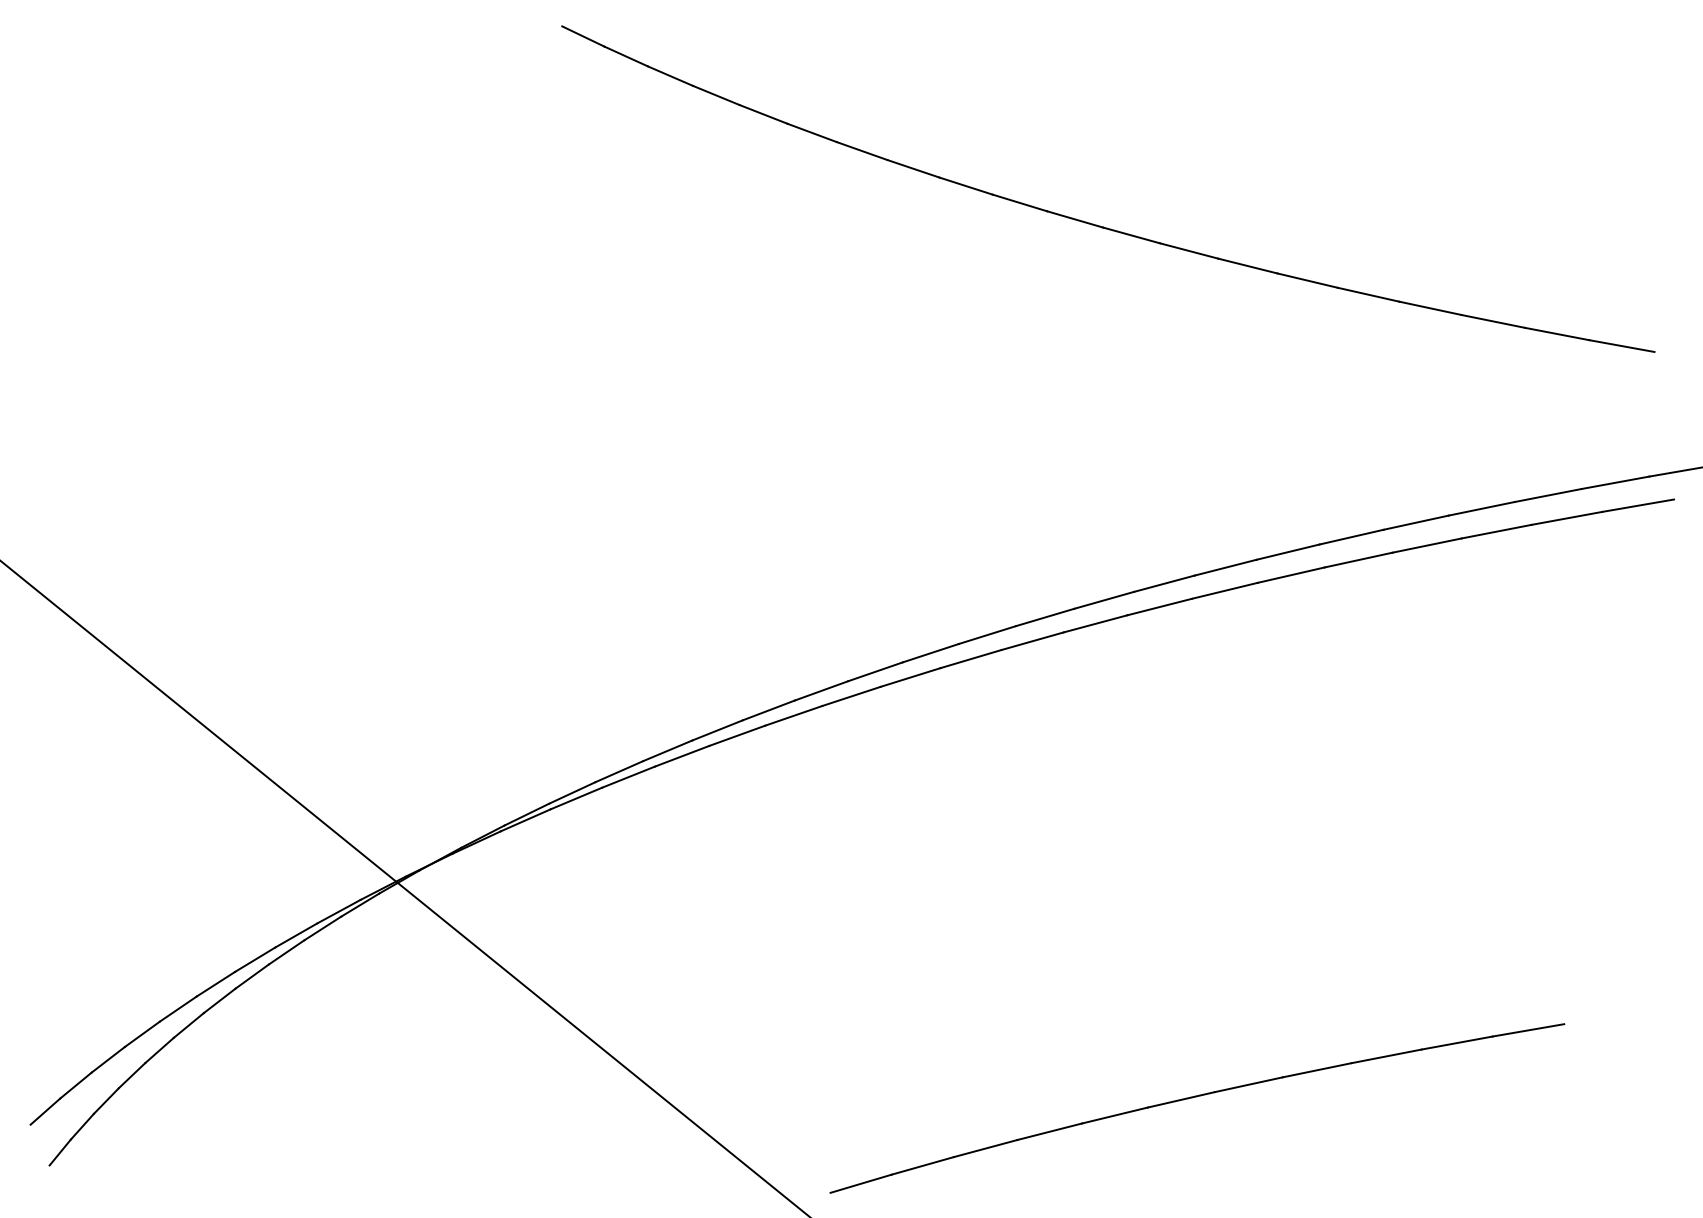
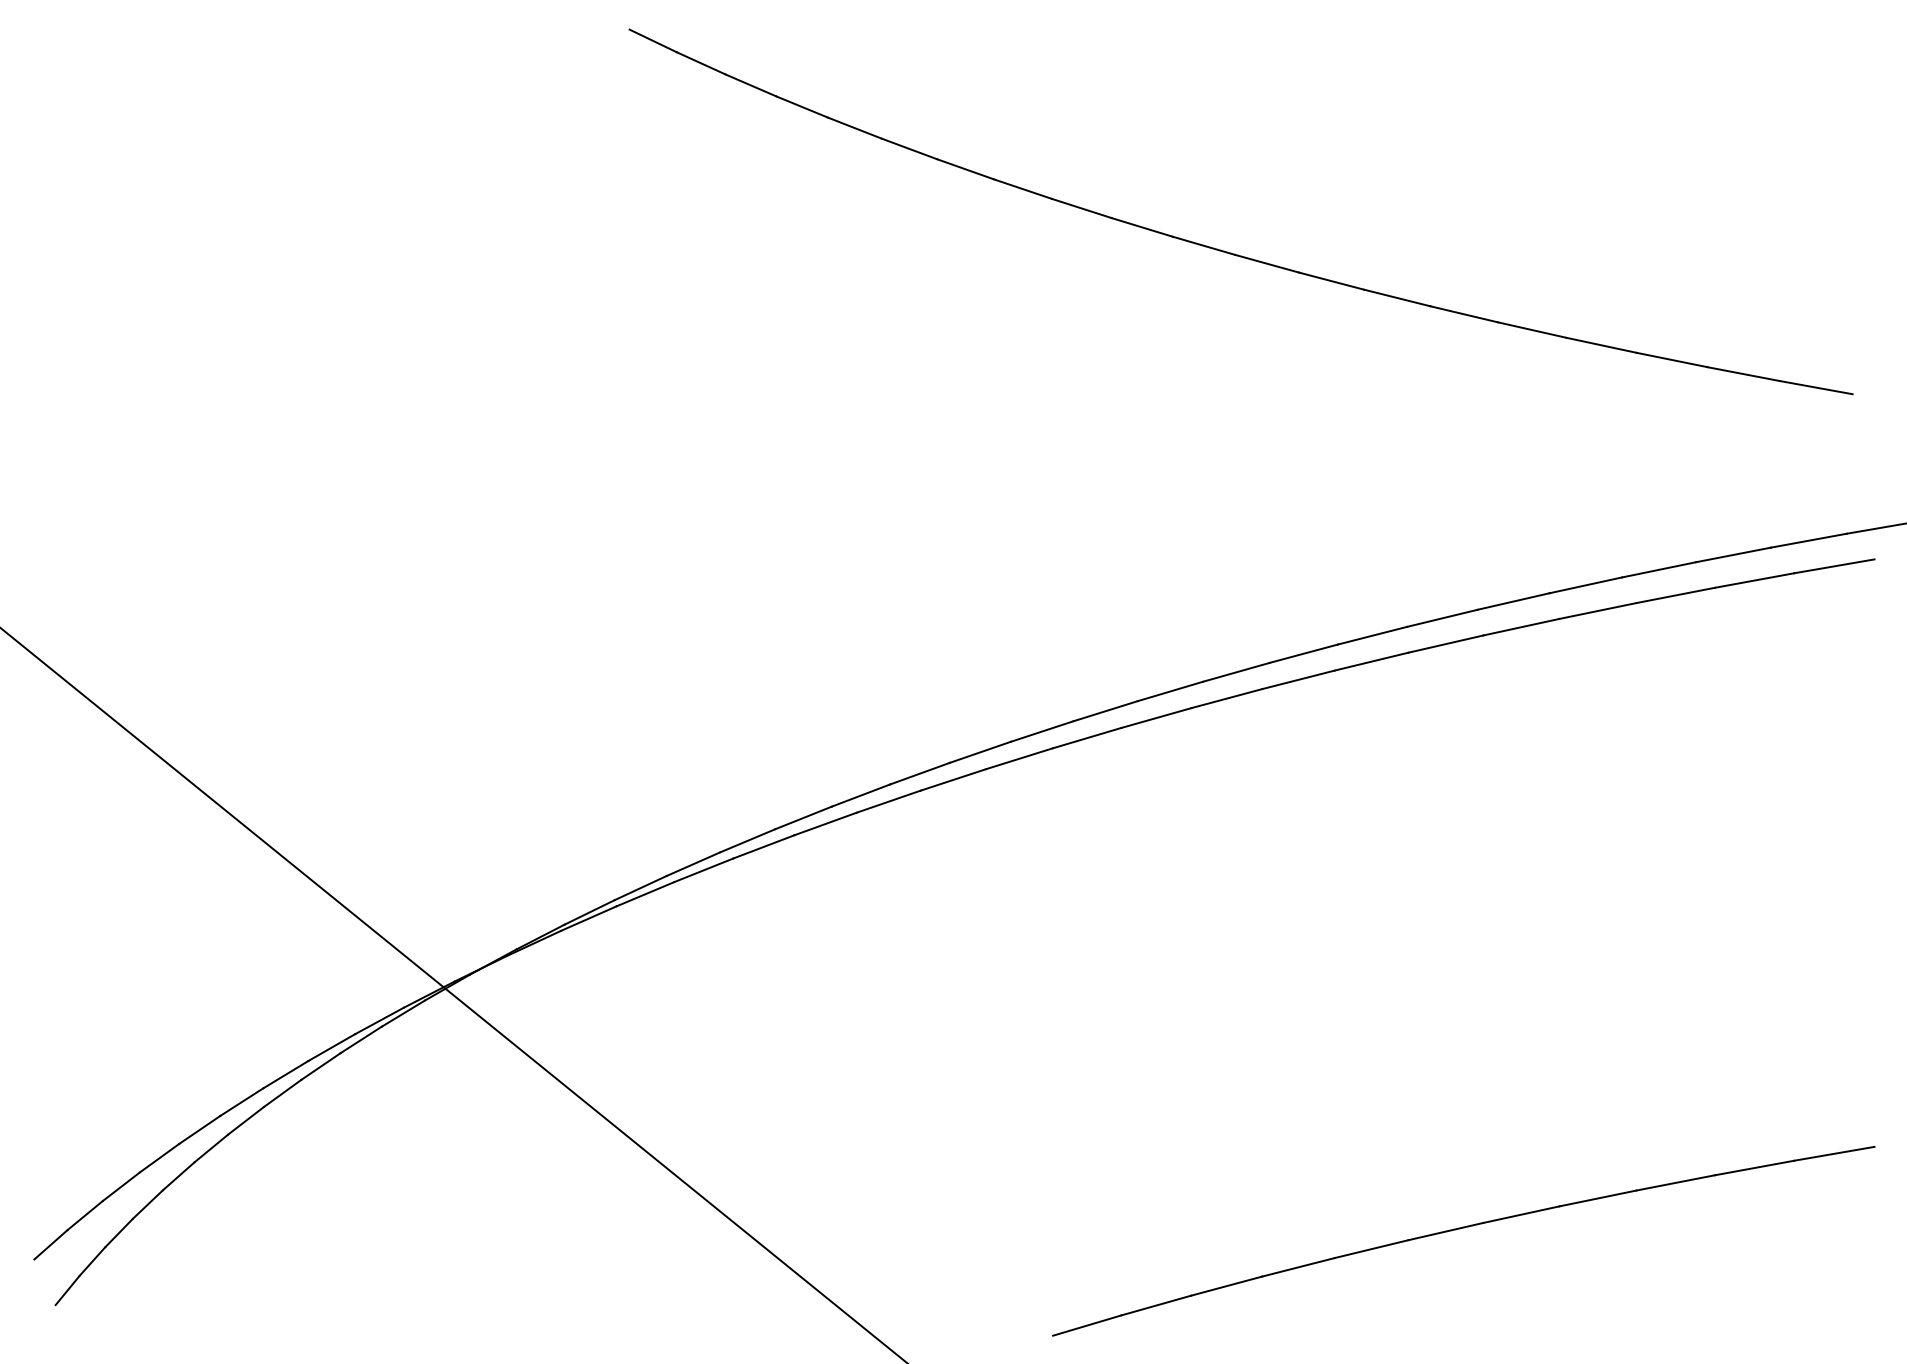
part: (1194, 1097) -> (1460, 1229), moved

